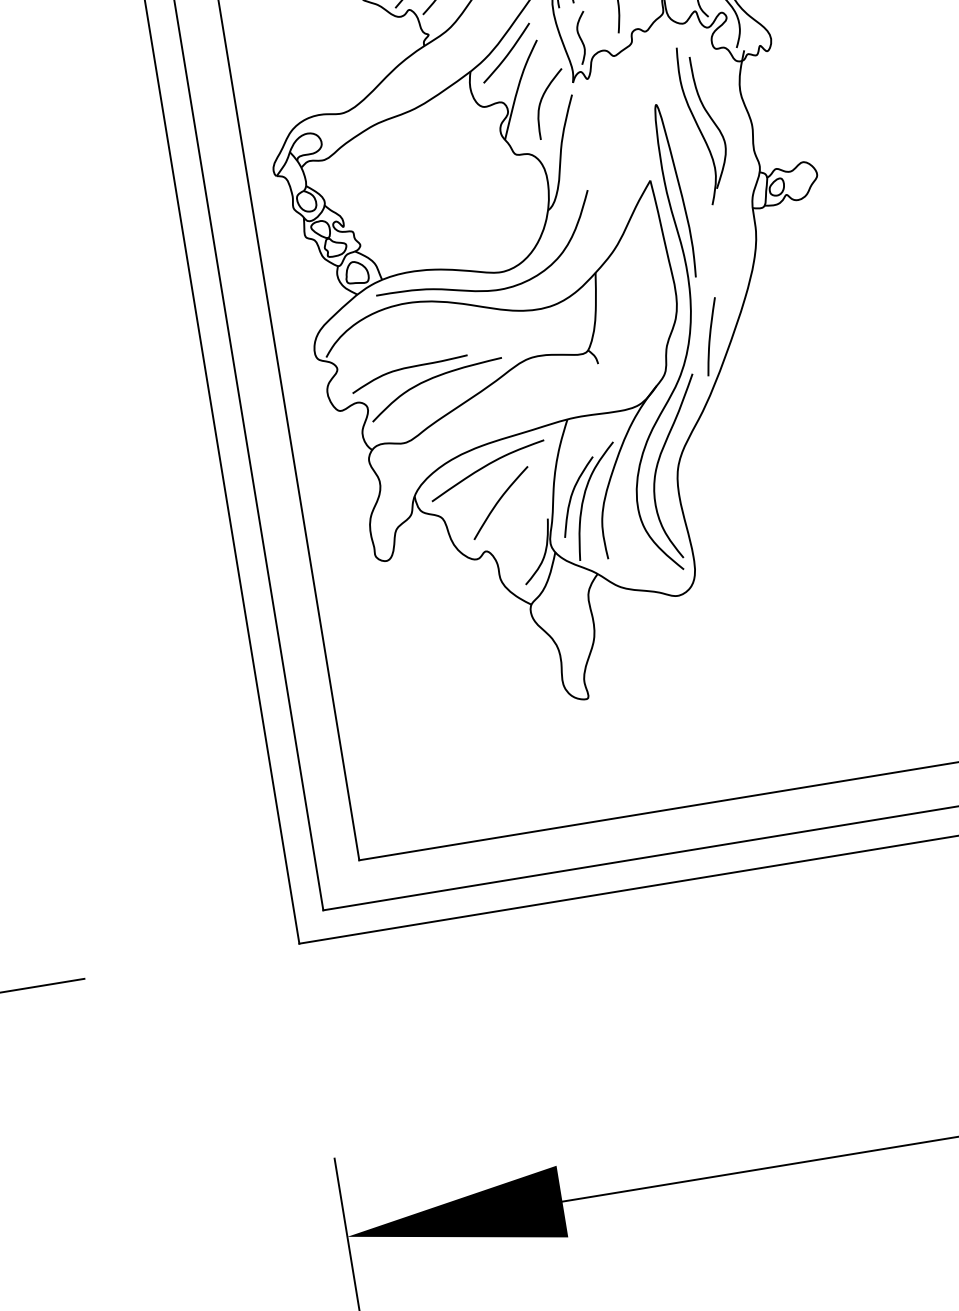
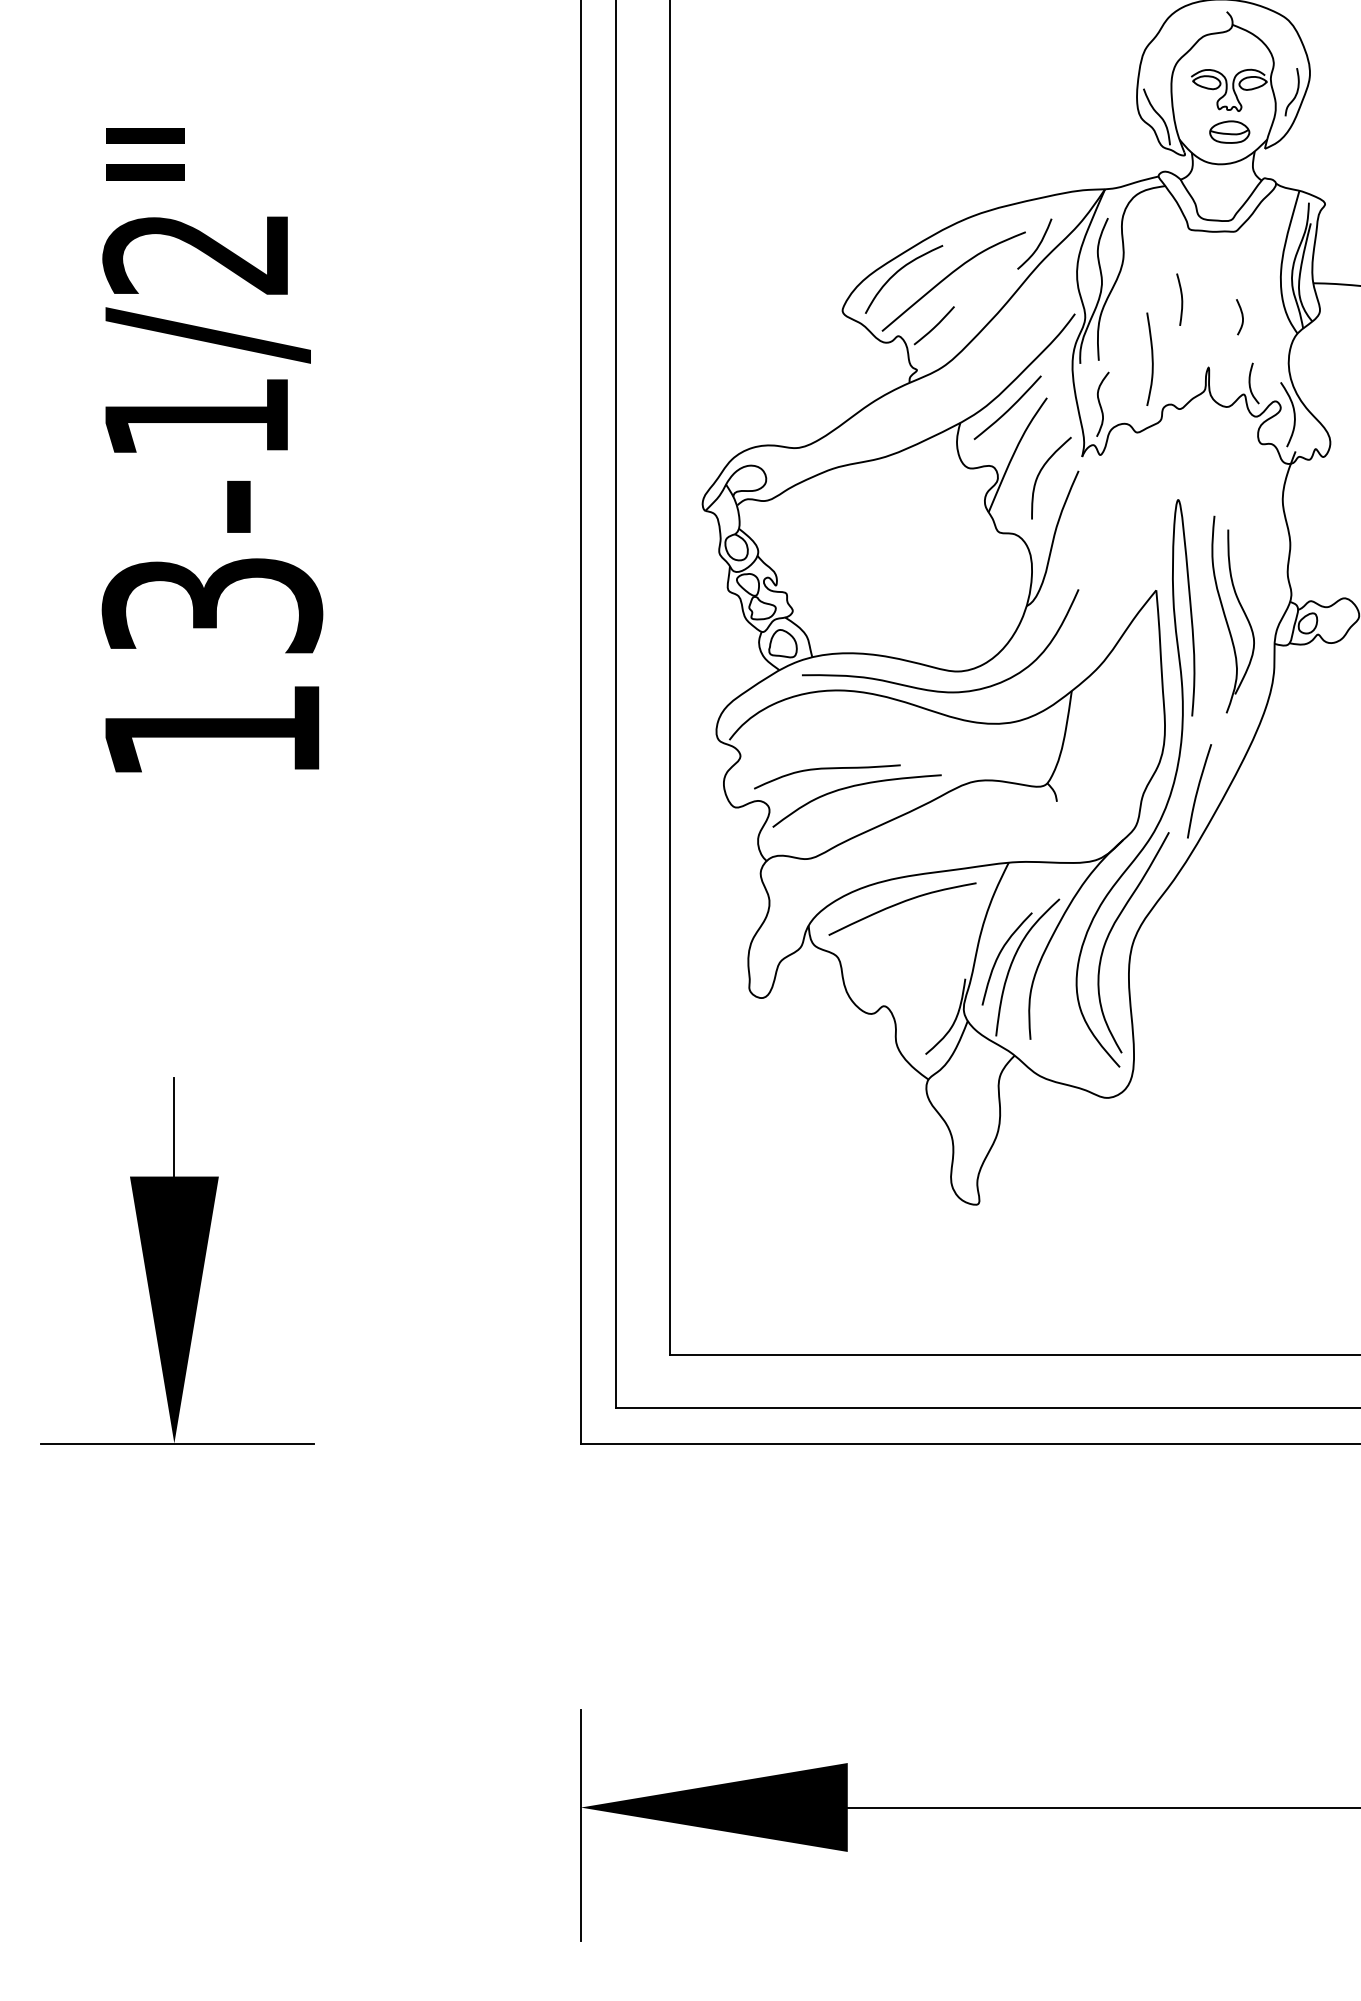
part: (699, 127) -> (1226, 617), moved
curve: (499, 501) -> (910, 948), removed

